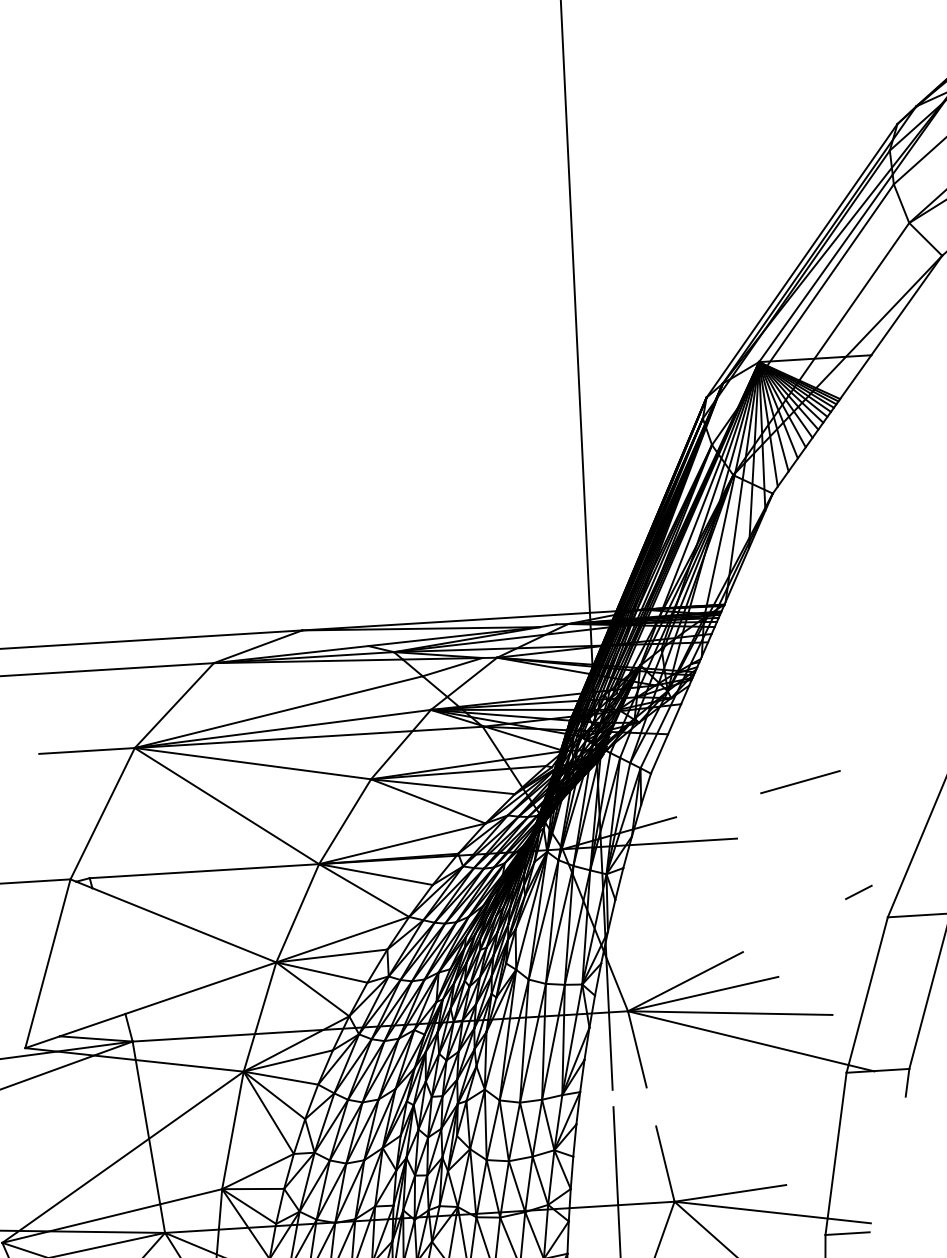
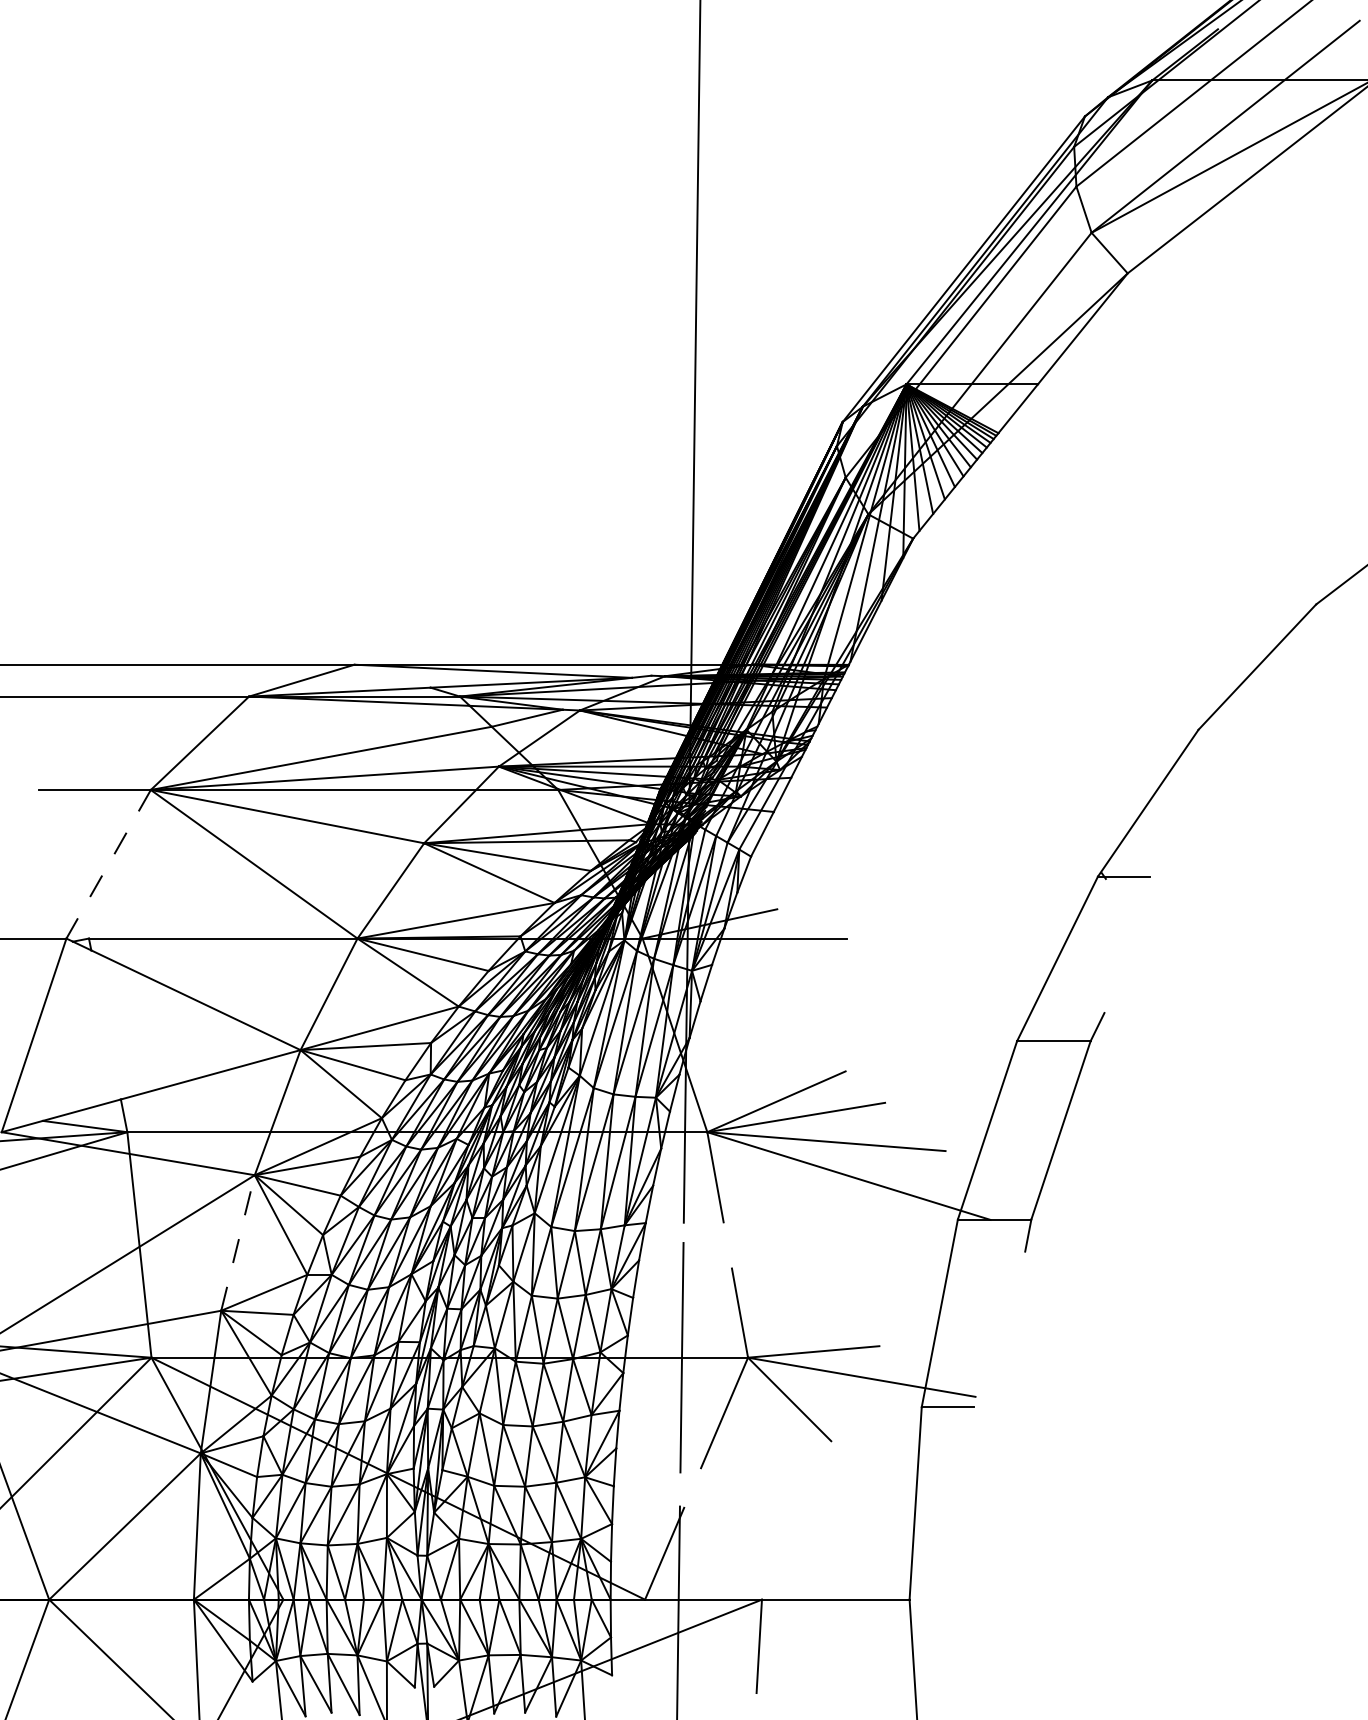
line: (800, 782) -> (924, 877), removed
line: (102, 813) -> (108, 864), solid -> dashed
line: (858, 891) -> (984, 1009), removed
line: (233, 1129) -> (238, 1242), solid -> dashed

